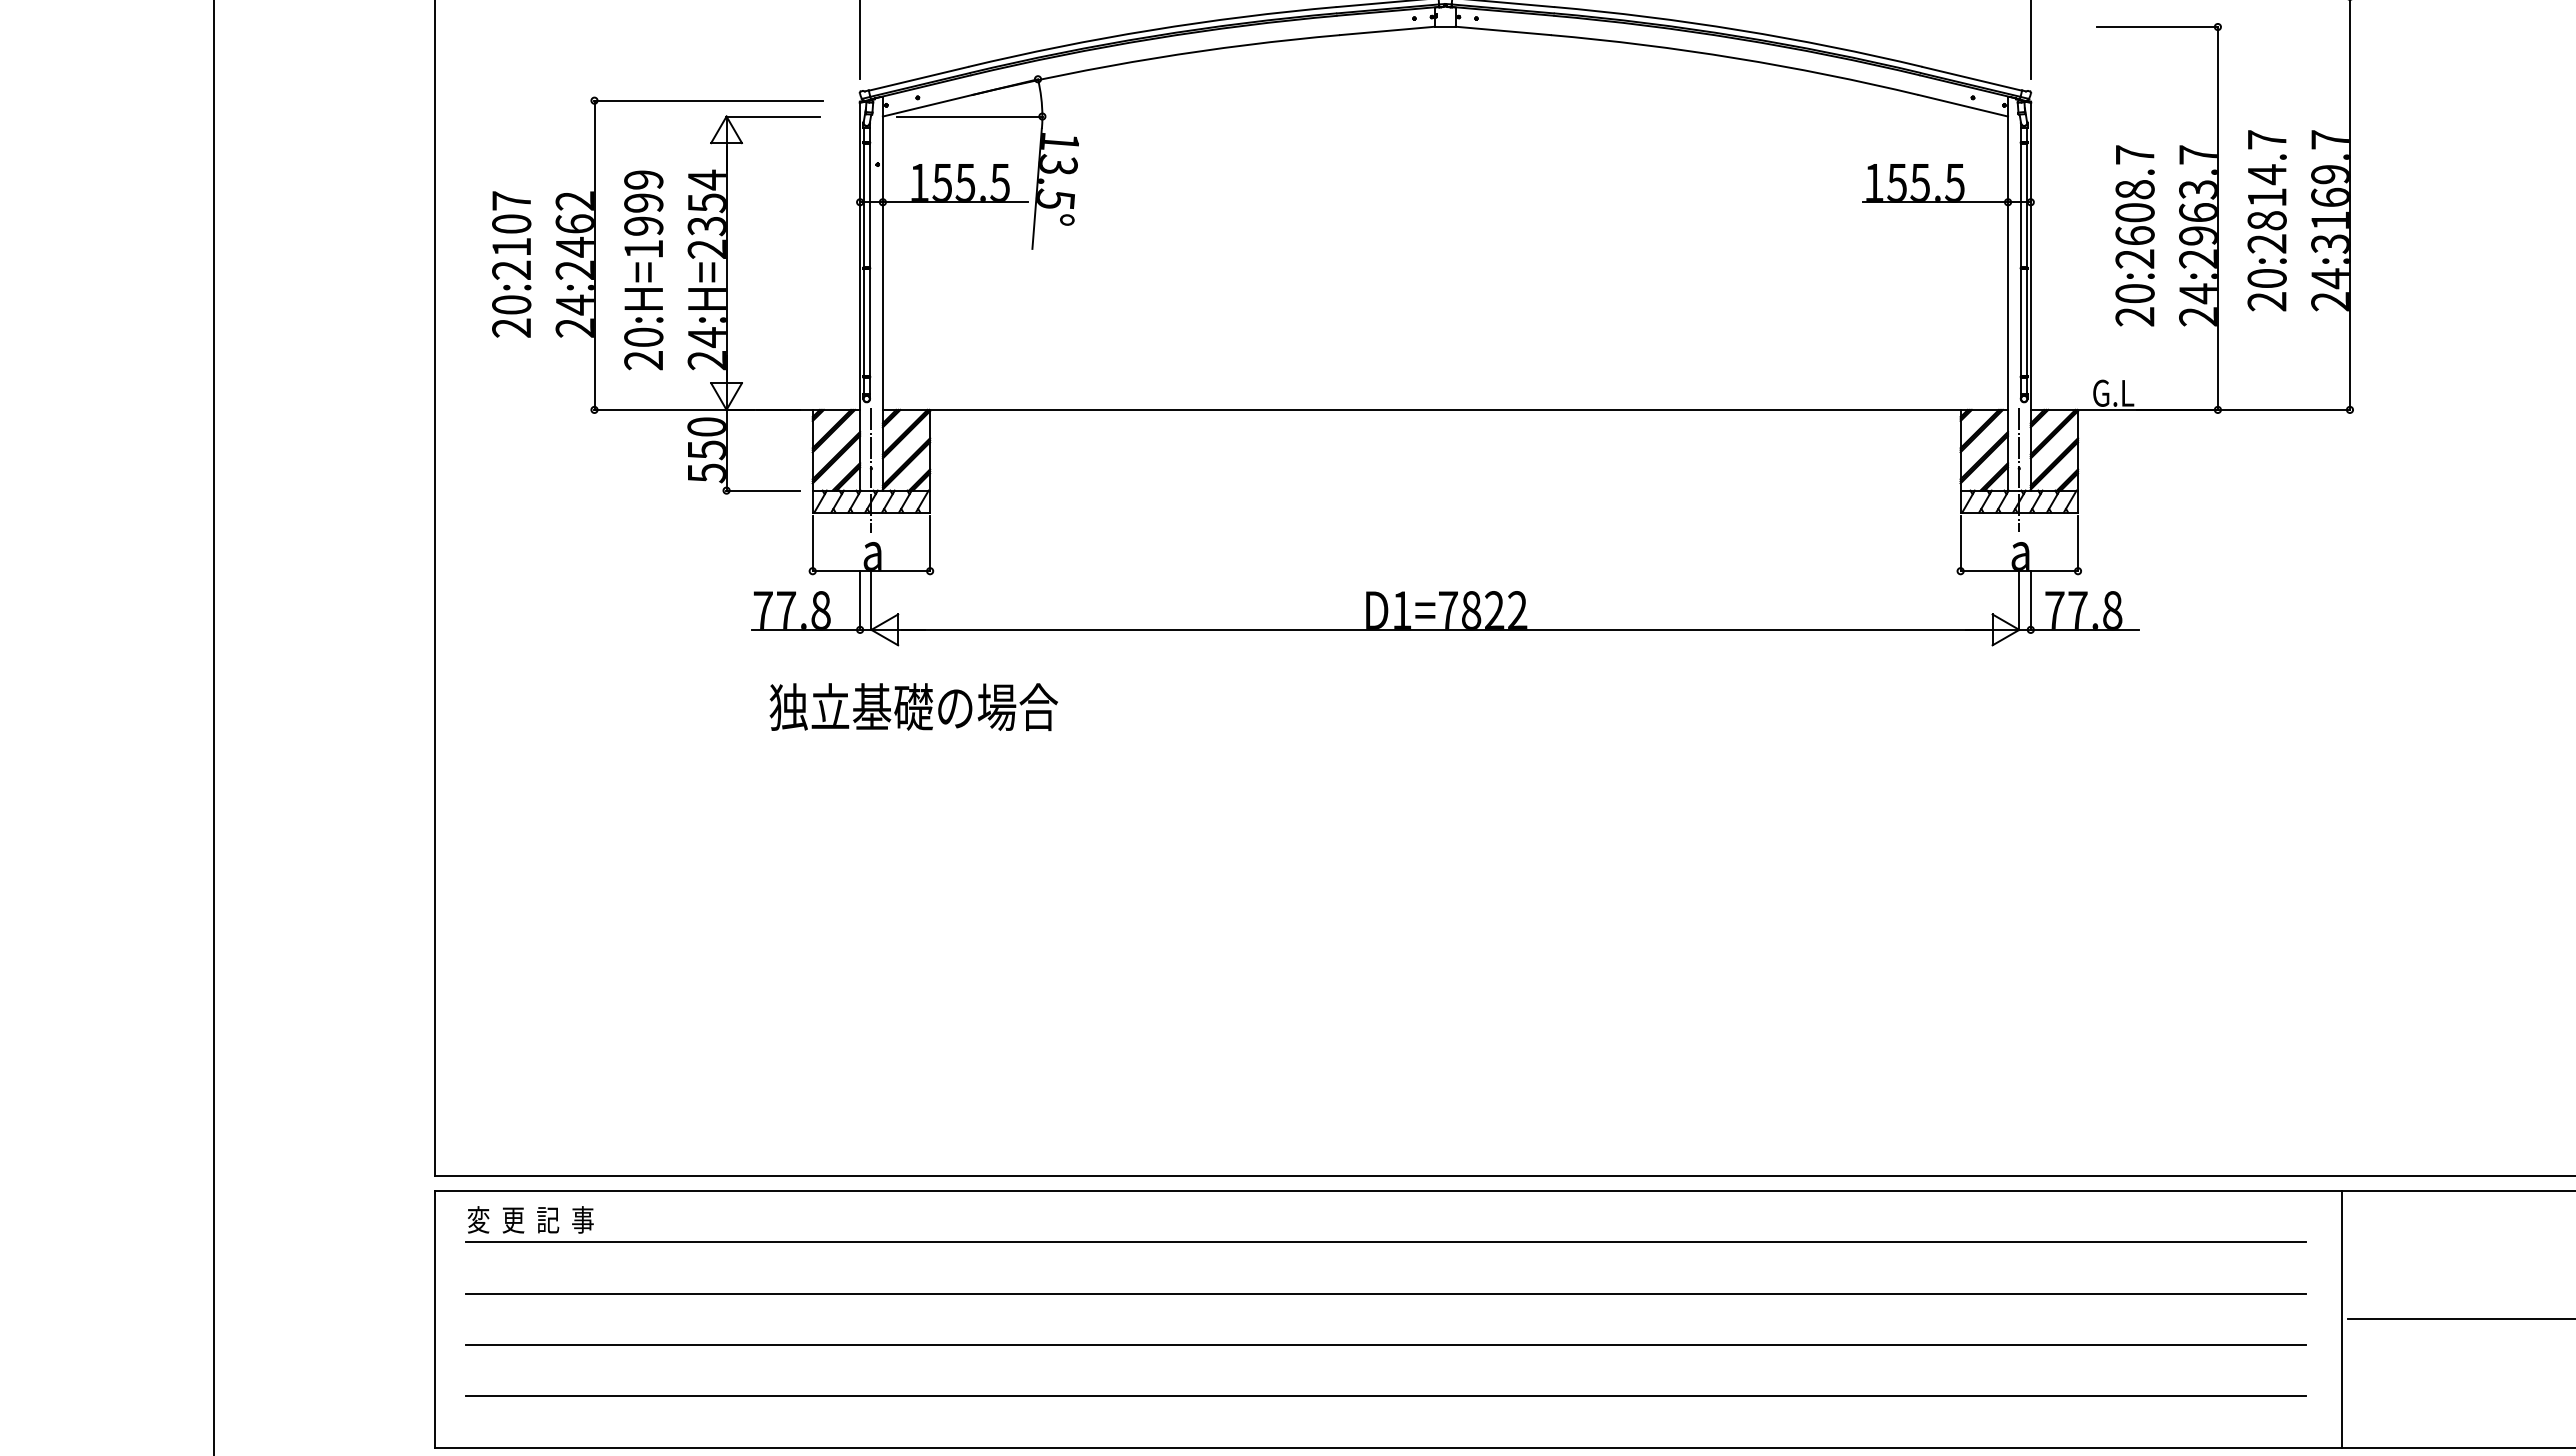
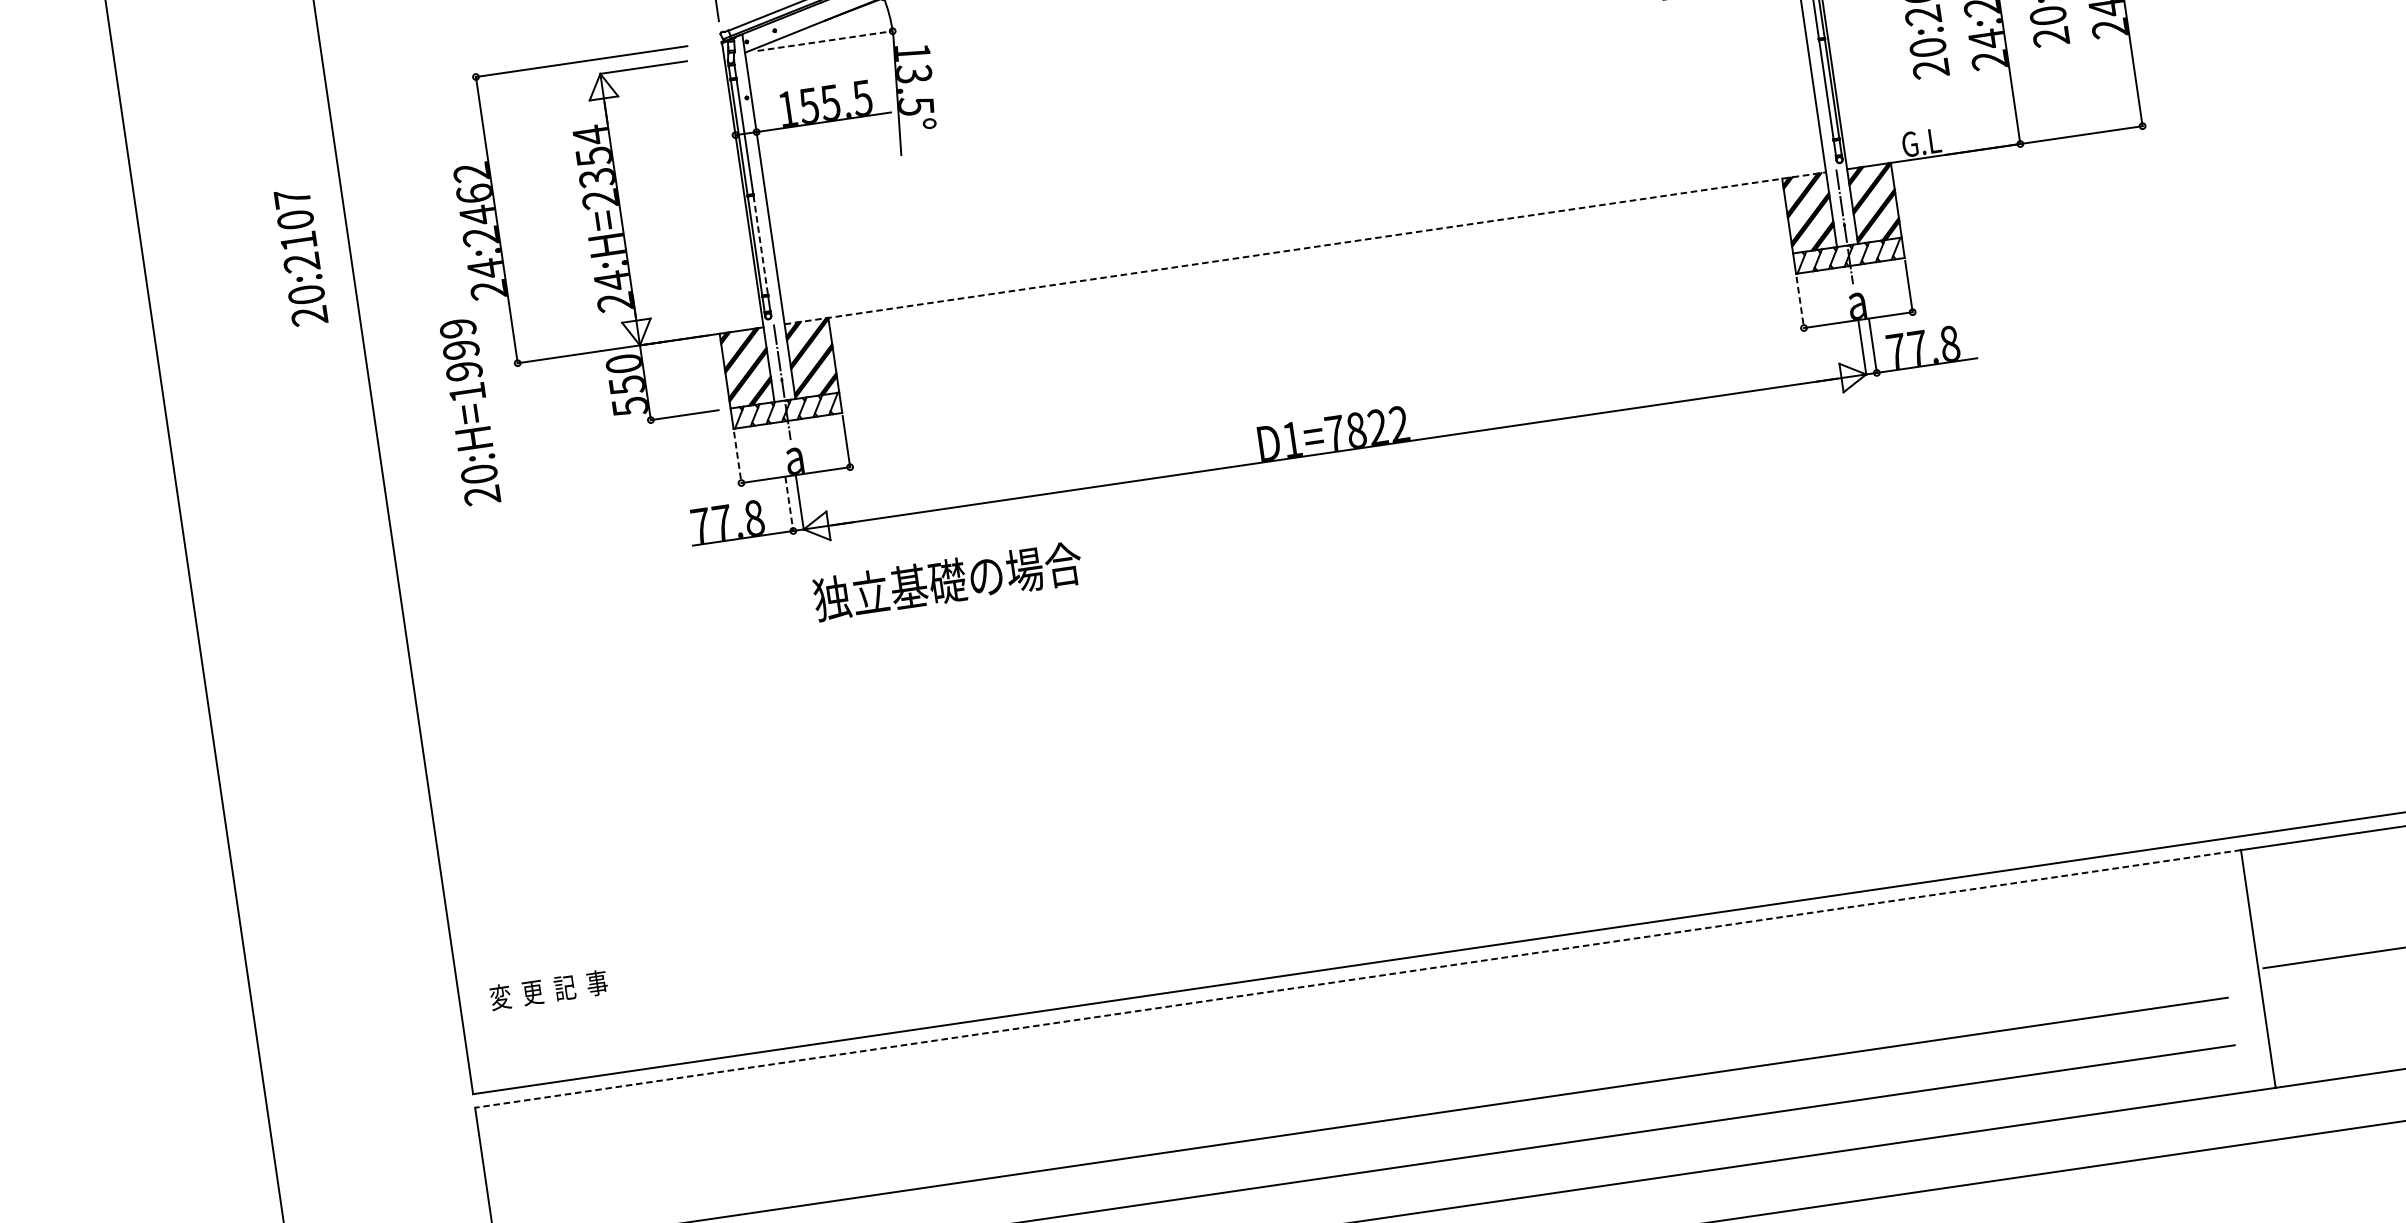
line: (970, 116) -> (826, 40), solid -> dashed
text: (511, 264) -> (300, 257), moved
text: (643, 270) -> (470, 412), moved
line: (869, 323) -> (760, 246), solid -> dashed
line: (1445, 409) -> (1305, 247), solid -> dashed
line: (812, 543) -> (737, 457), solid -> dashed
line: (1960, 543) -> (1800, 302), solid -> dashed
line: (860, 601) -> (789, 504), solid -> dashed
text: (913, 707) -> (947, 581), moved
line: (1388, 1190) -> (1358, 978), solid -> dashed
text: (530, 1219) -> (548, 989), moved
line: (1385, 1242) -> (1362, 1027), removed
line: (1385, 1293) -> (1369, 1074), removed

